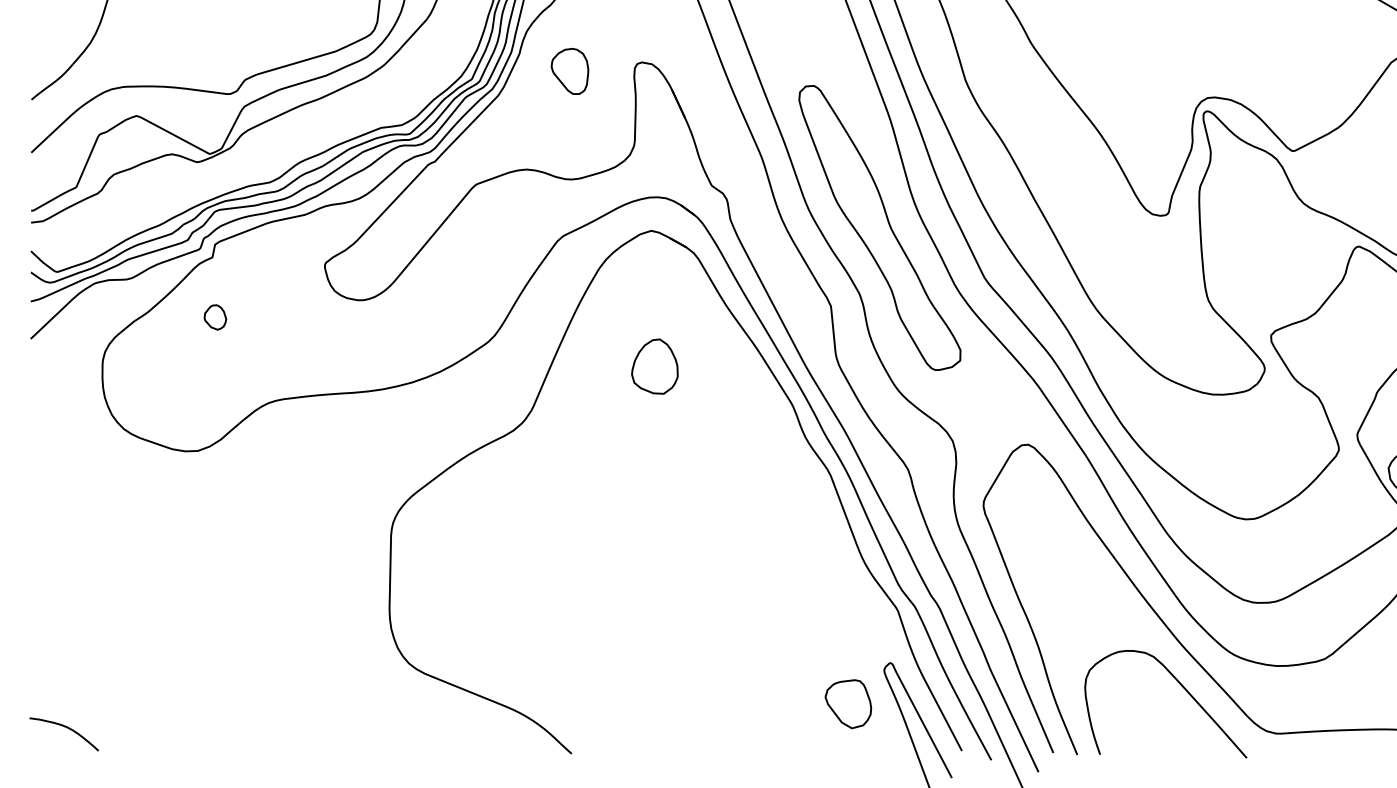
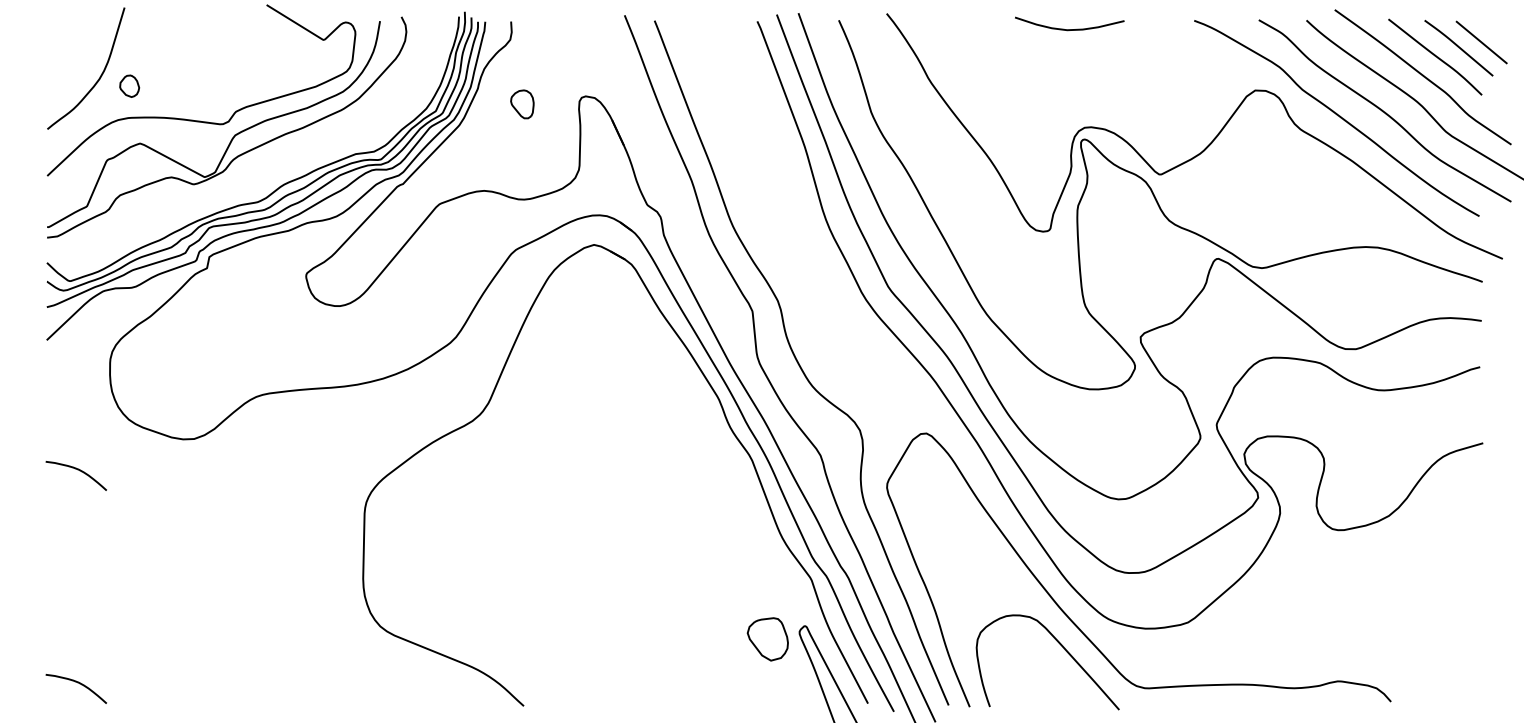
part: (570, 71) -> (522, 104), size x0.7
part: (879, 228) -> (795, 242), removed
part: (215, 316) -> (129, 85), moved
part: (655, 366) -> (597, 364), removed
curve: (65, 486) -> (77, 470), added
part: (847, 704) -> (767, 639), moved

